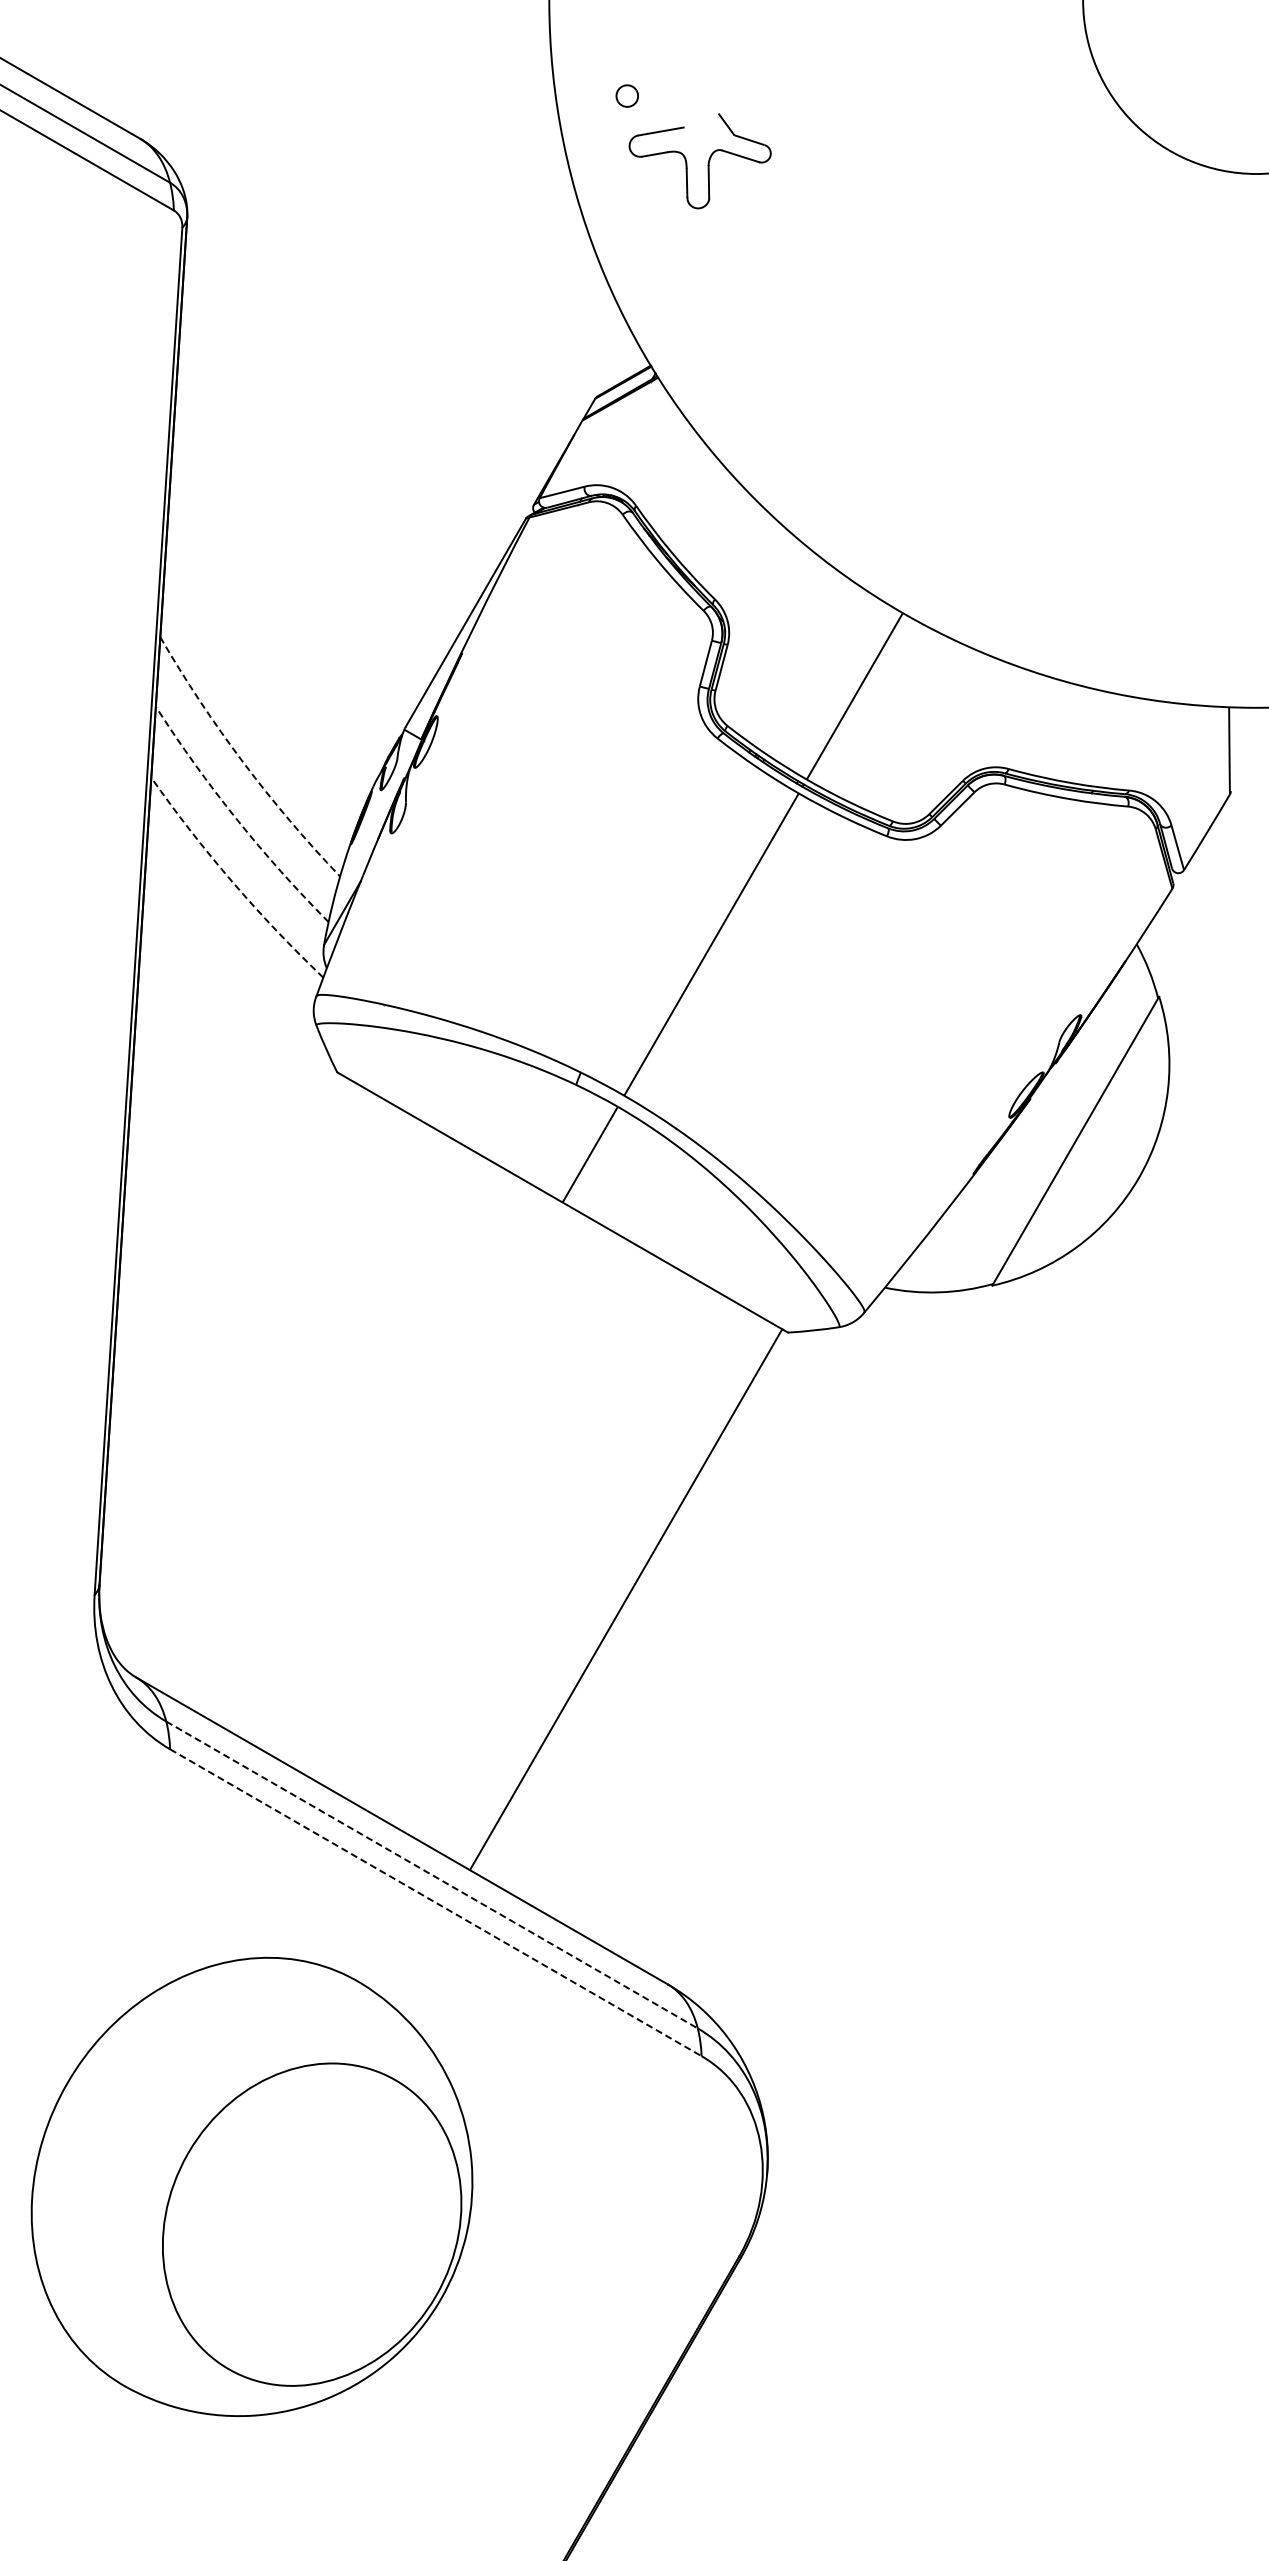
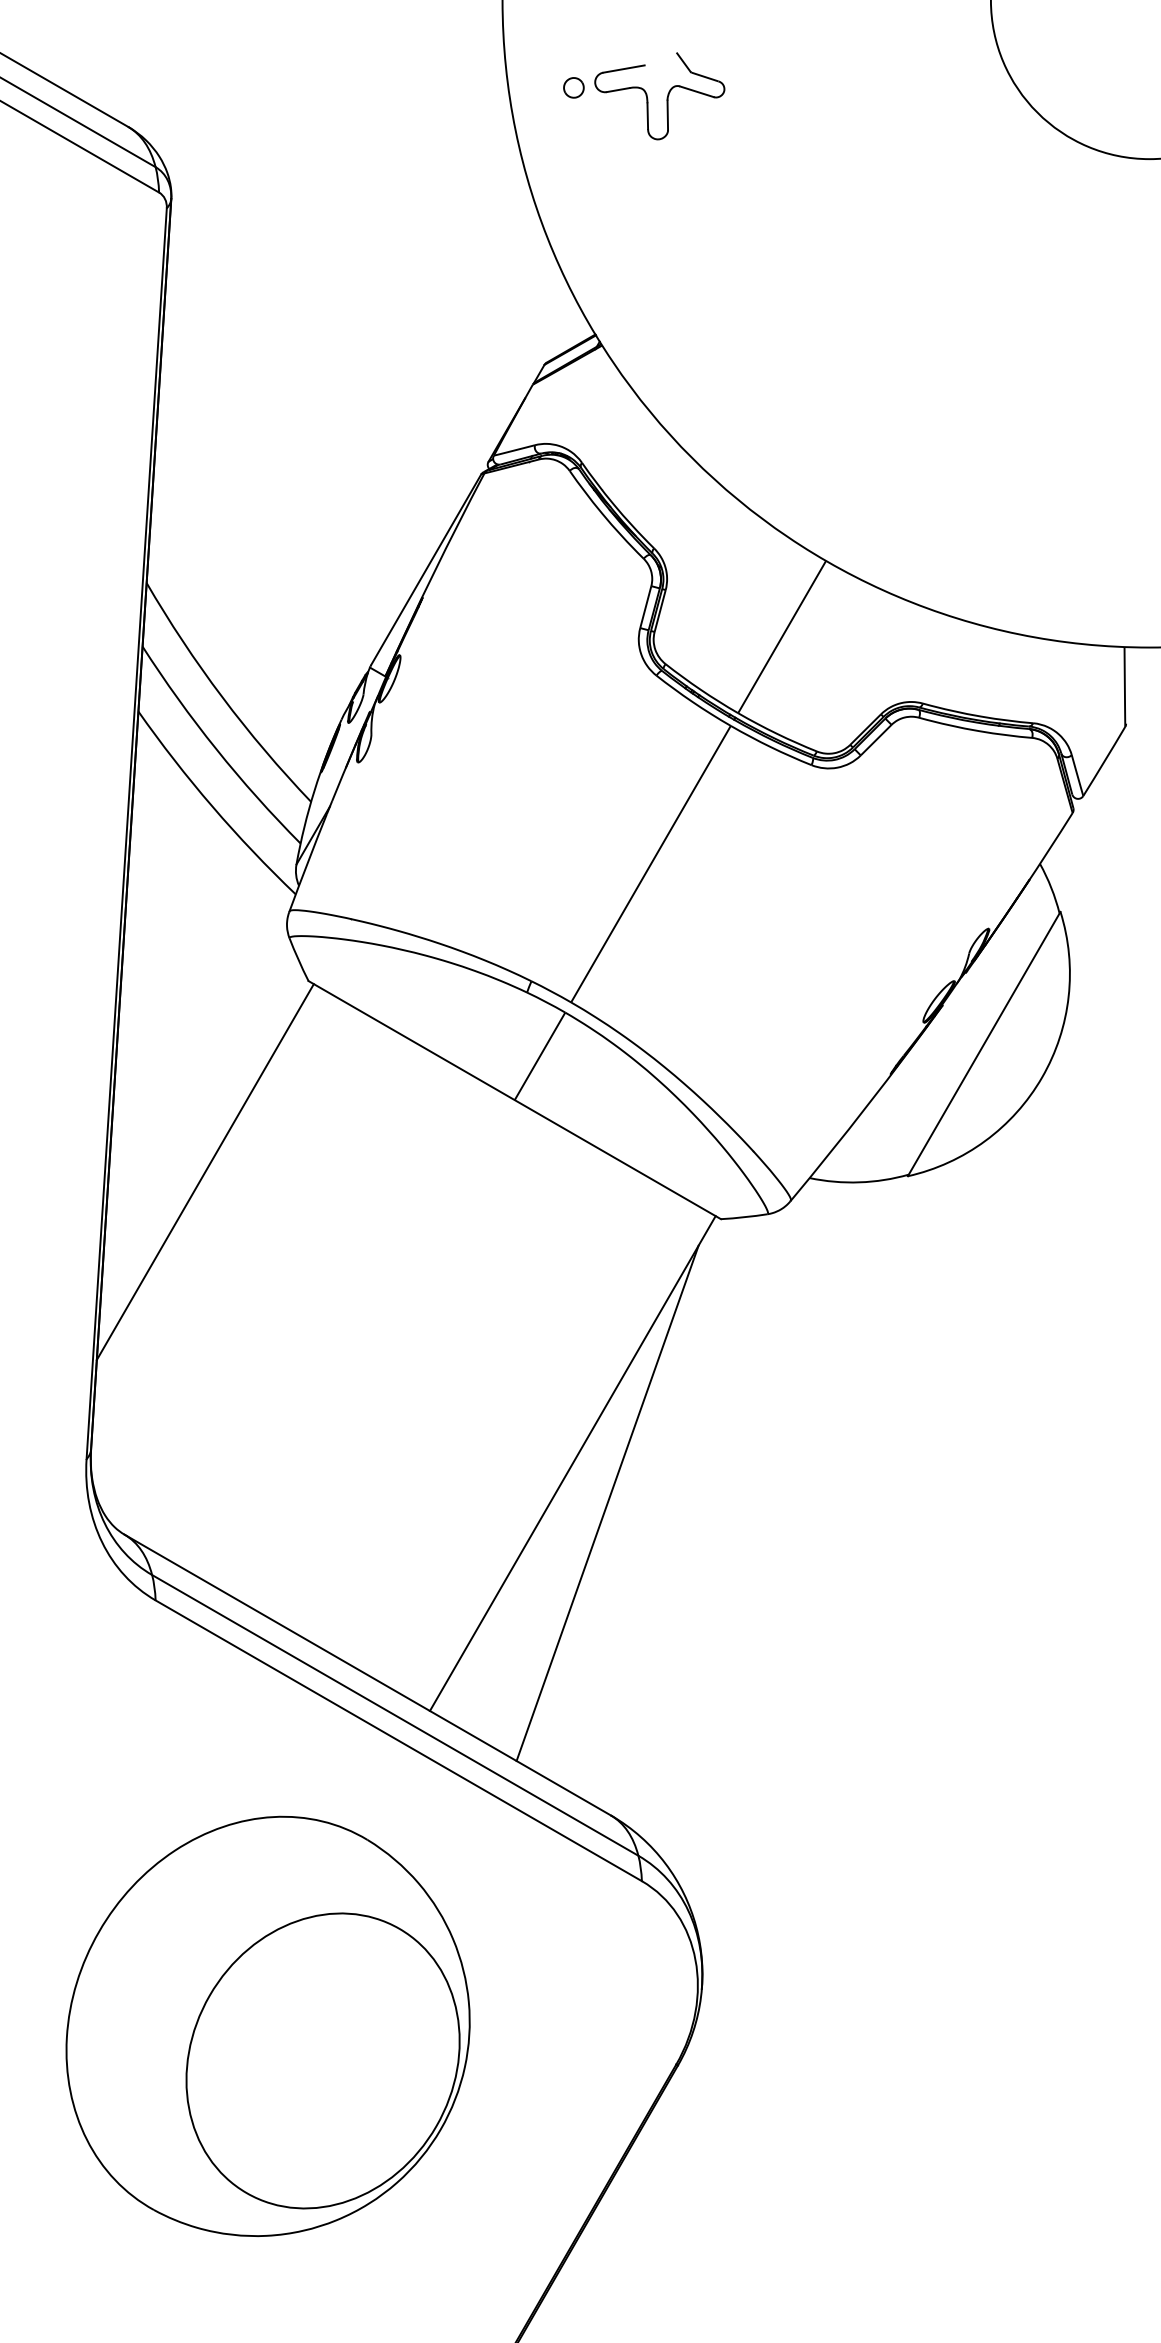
part: (707, 163) -> (666, 98), moved
arc: (243, 762) -> (222, 697), dashed -> solid
arc: (236, 819) -> (216, 749), dashed -> solid
arc: (232, 881) -> (212, 806), dashed -> solid
line: (224, 1280) -> (205, 1171), added
line: (663, 1642) -> (607, 1502), added
line: (432, 1874) -> (395, 1714), dashed -> solid
line: (435, 1902) -> (398, 1740), dashed -> solid
part: (251, 2186) -> (267, 2026), moved

